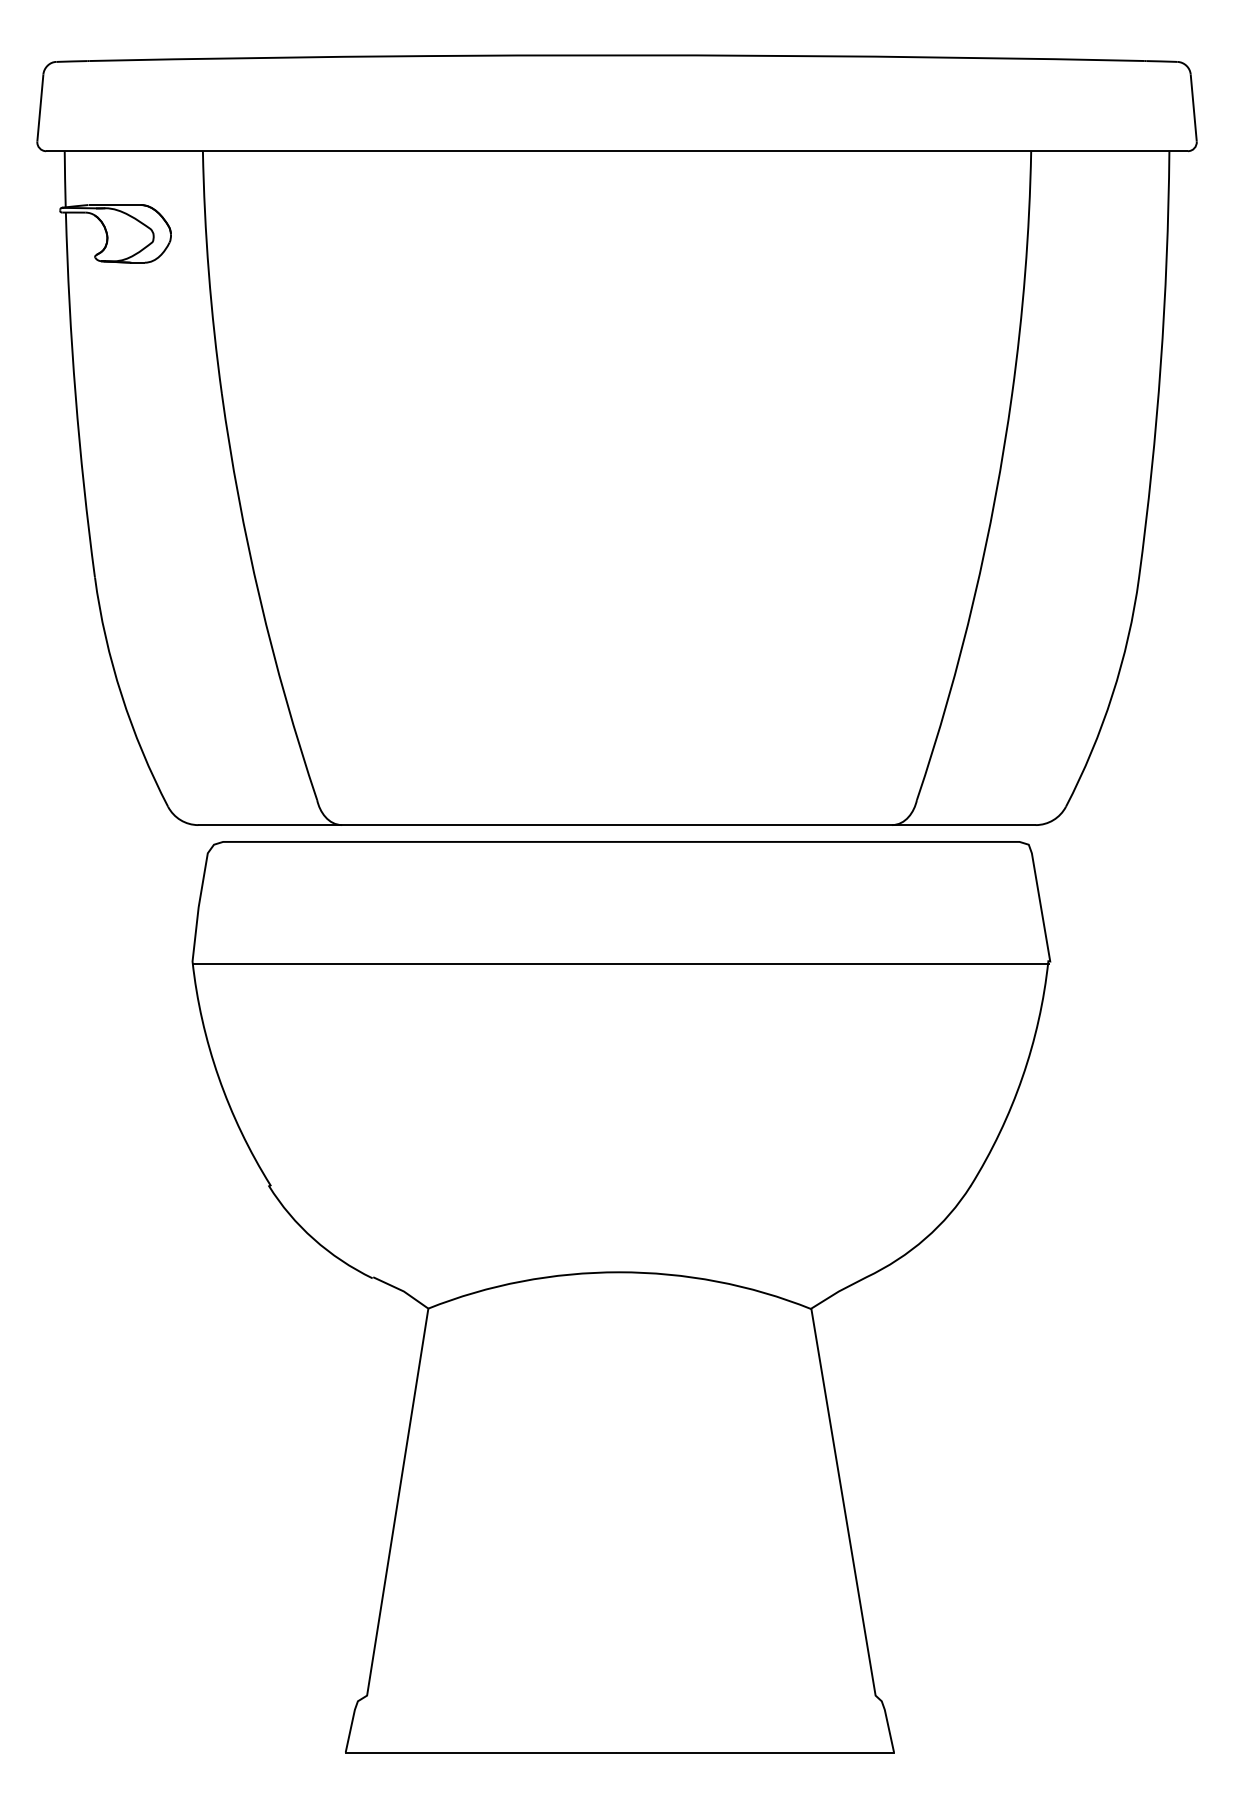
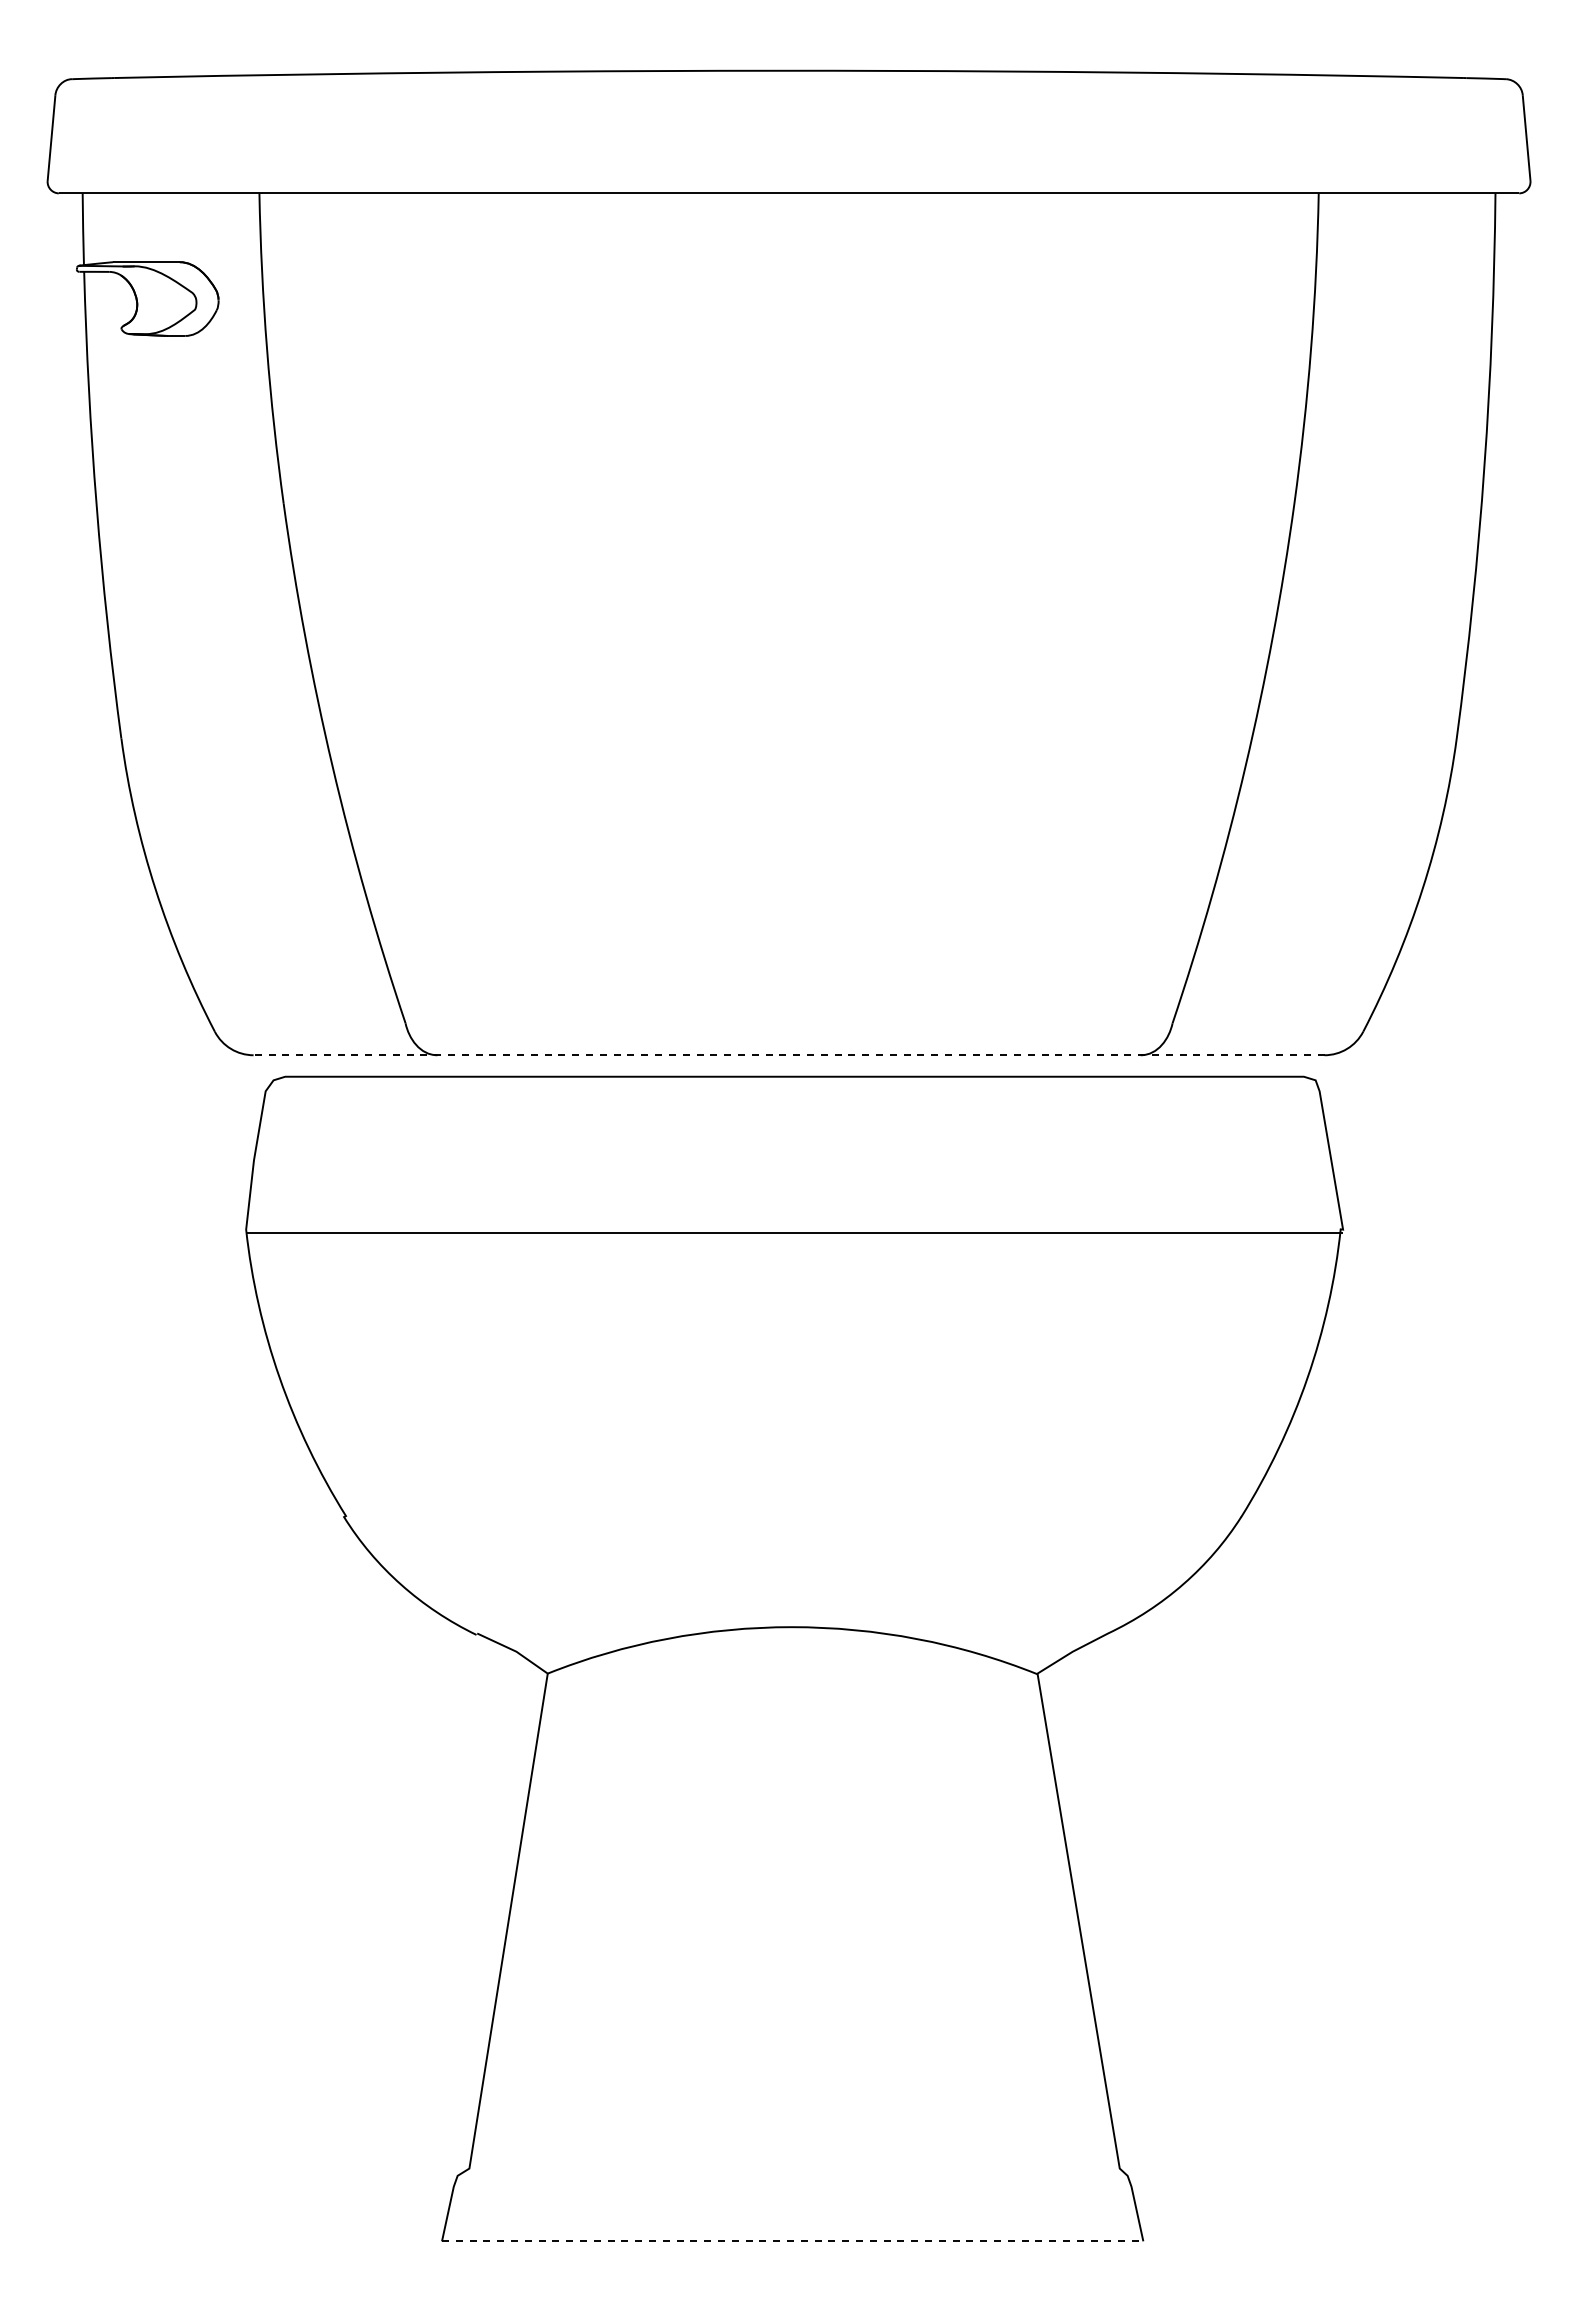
line: (616, 825) -> (788, 1055), solid -> dashed
line: (619, 1752) -> (792, 2241), solid -> dashed

